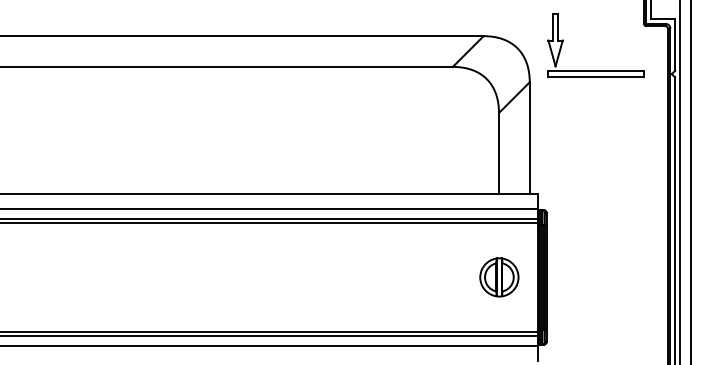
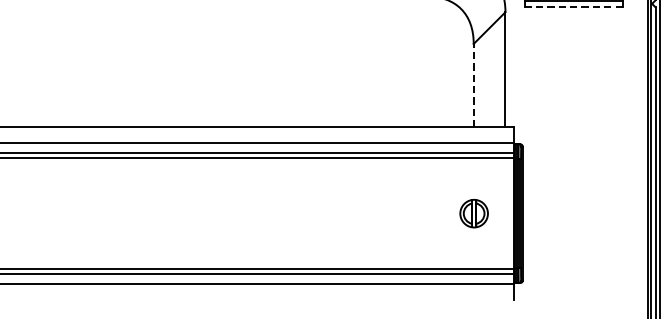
line: (596, 77) -> (574, 7), solid -> dashed
line: (498, 152) -> (473, 84), solid -> dashed
part: (499, 277) -> (474, 213), size x0.7

